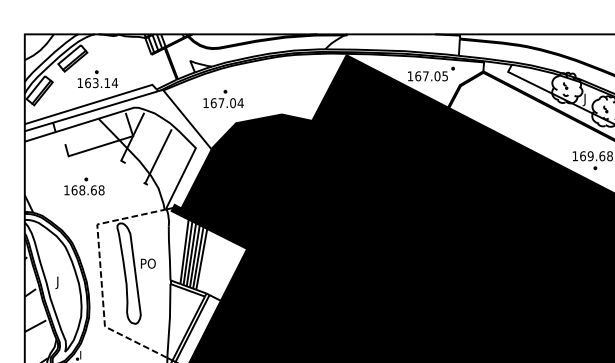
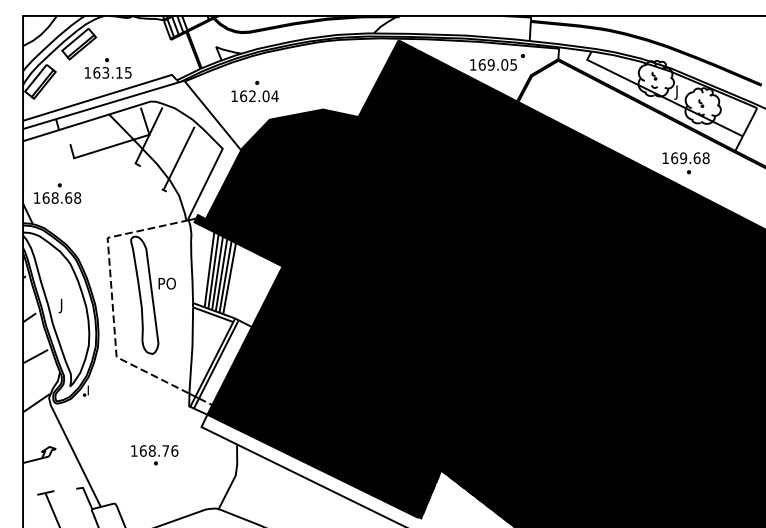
text: (425, 75) -> (490, 64), 167.05 -> 169.05
text: (115, 82) -> (128, 72), 163.14 -> 163.15
text: (221, 102) -> (252, 95), 167.04 -> 162.04
part: (84, 186) -> (57, 193), moved

